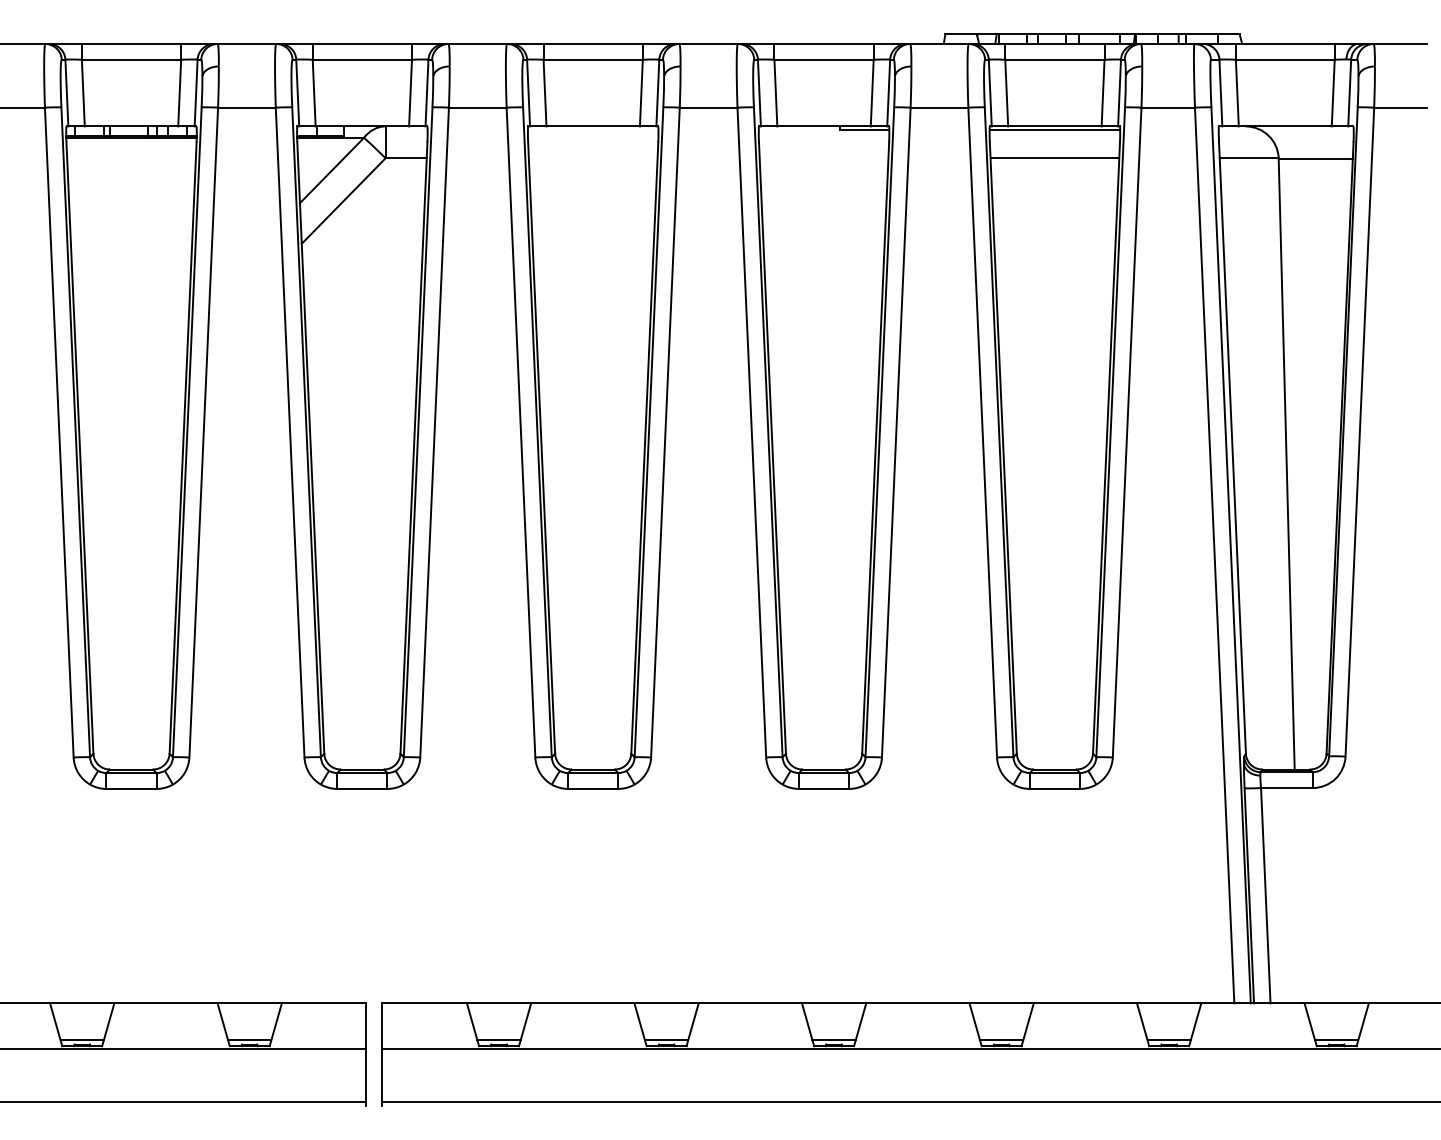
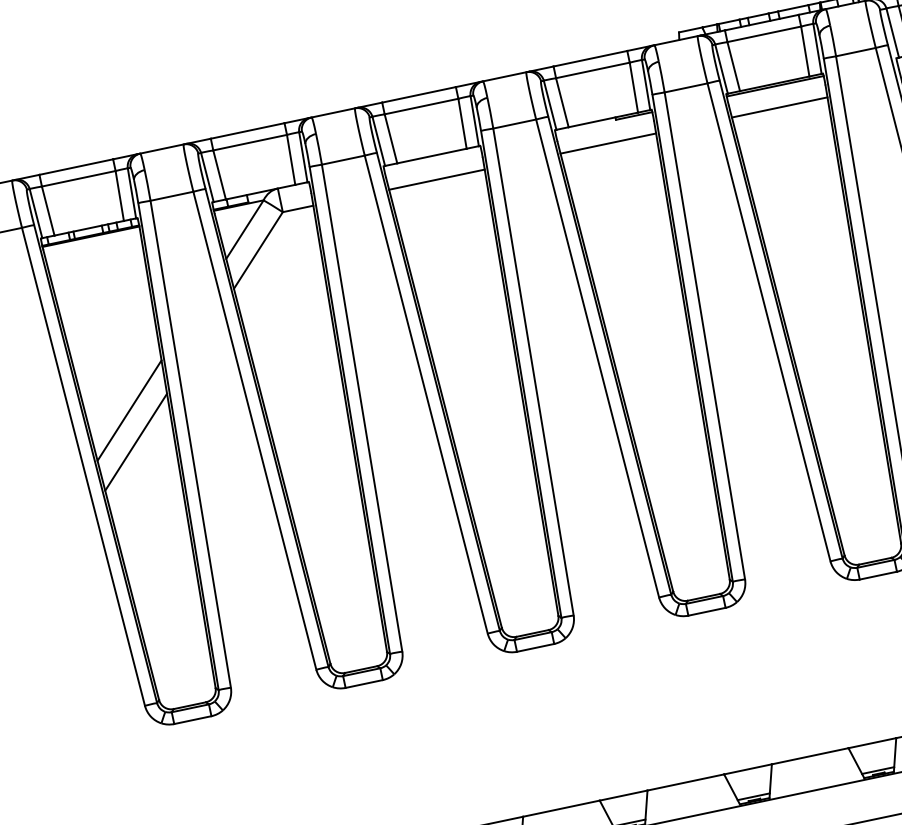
line: (592, 158) -> (436, 179), added
line: (823, 158) -> (607, 143), added
line: (133, 372) -> (129, 410), added
line: (133, 415) -> (135, 442), added

